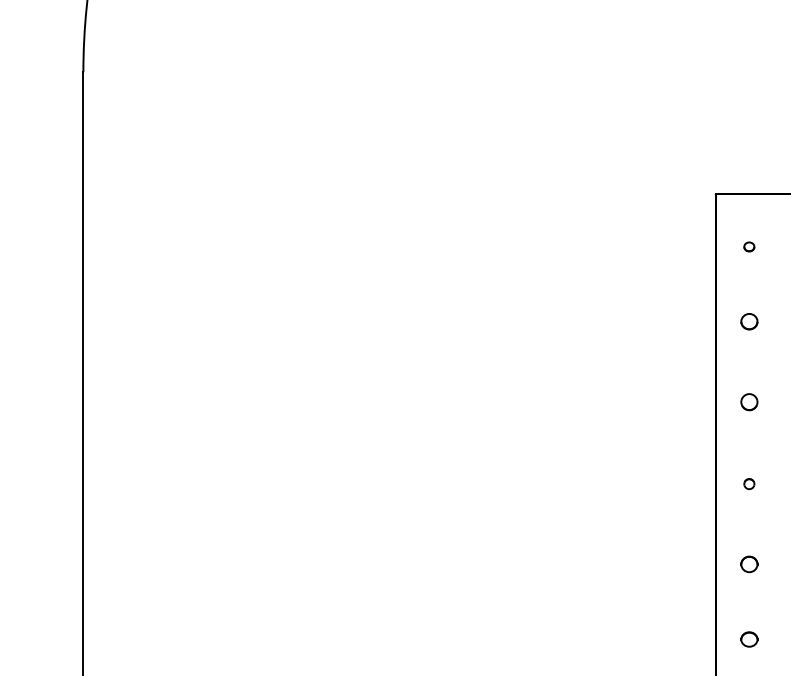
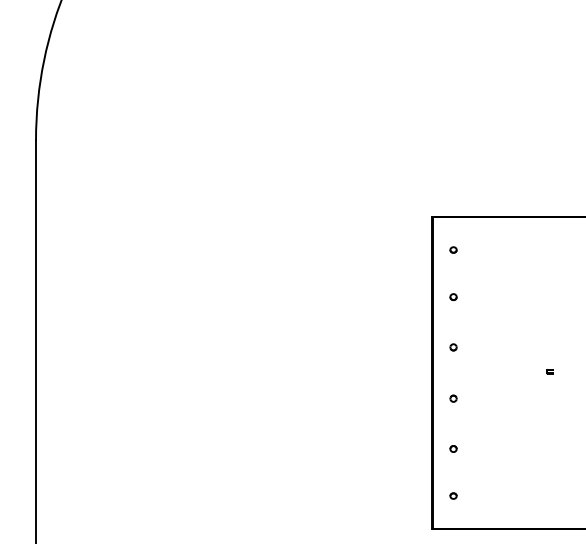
part: (749, 322) -> (453, 297), size x0.62
part: (749, 402) -> (453, 347), size x0.62
part: (749, 563) -> (453, 448), size x0.62
part: (749, 638) -> (453, 495), size x0.62

